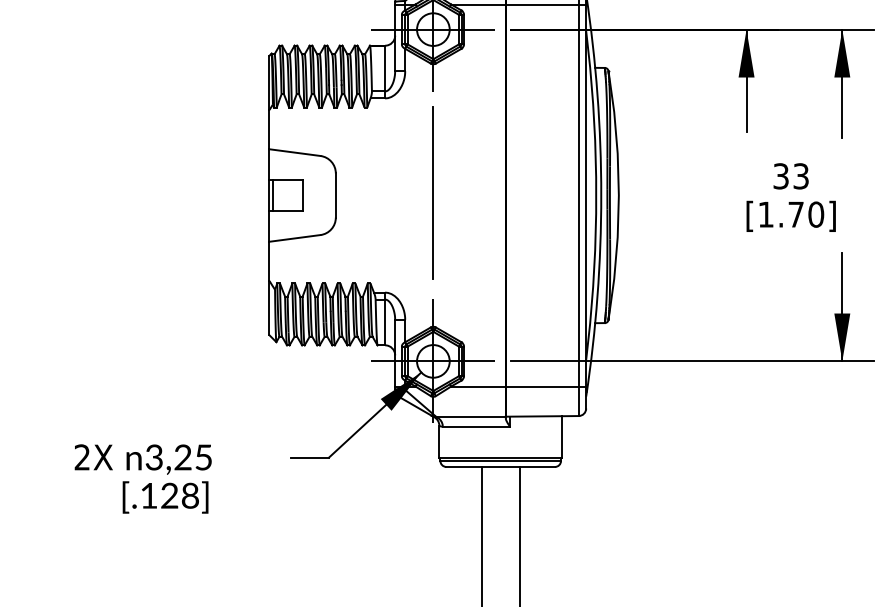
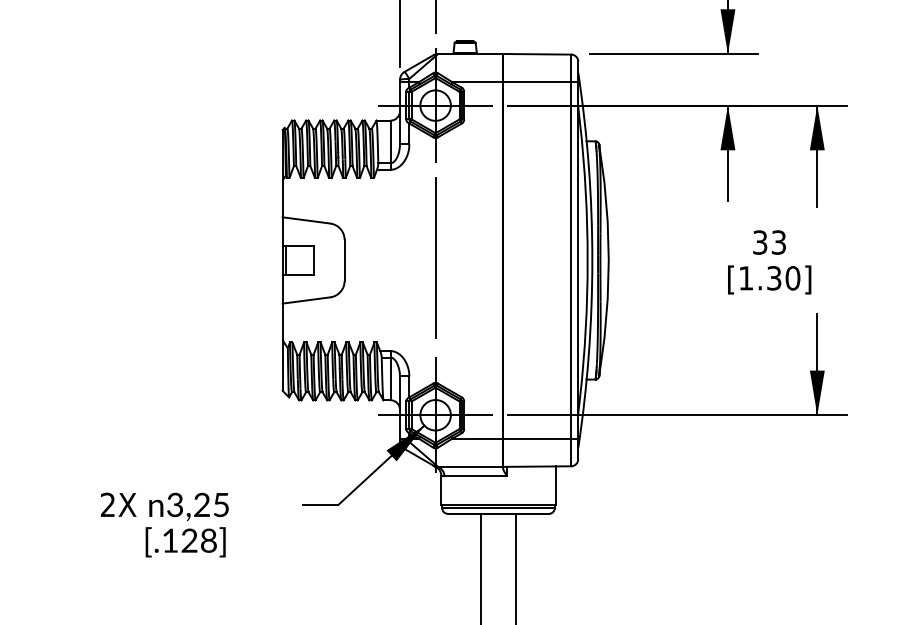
text: (796, 214) -> (774, 278), [1.70] -> [1.30]

